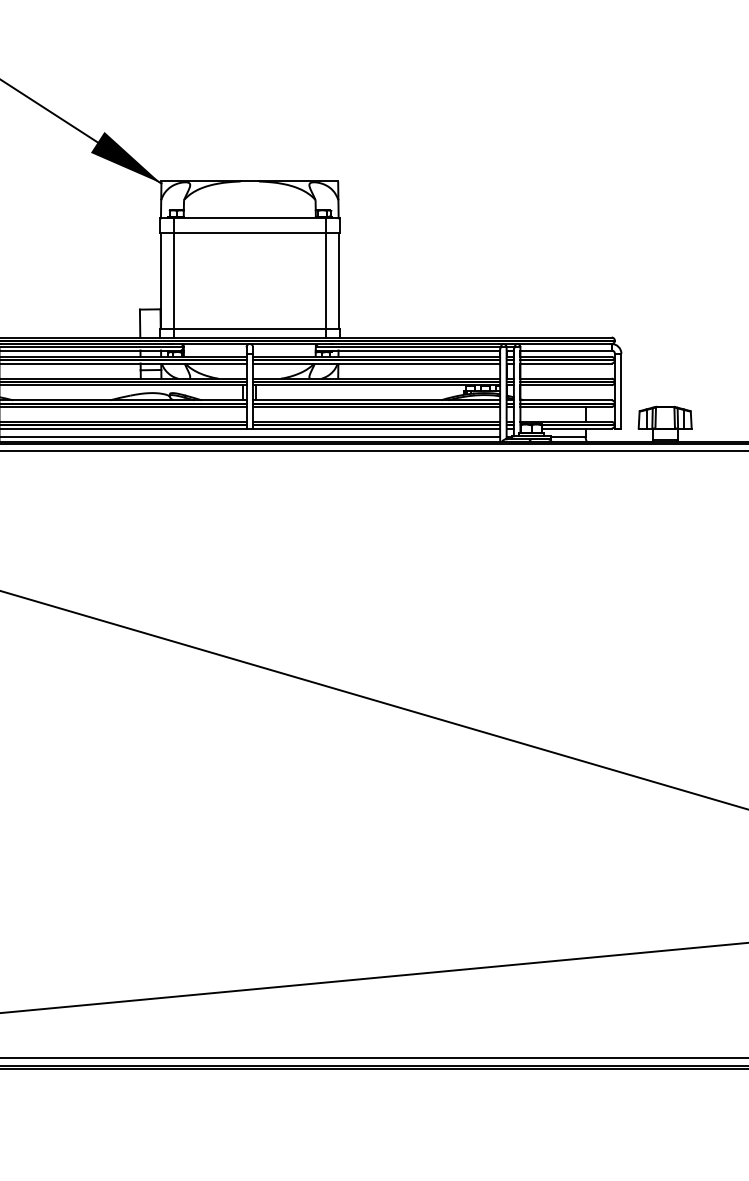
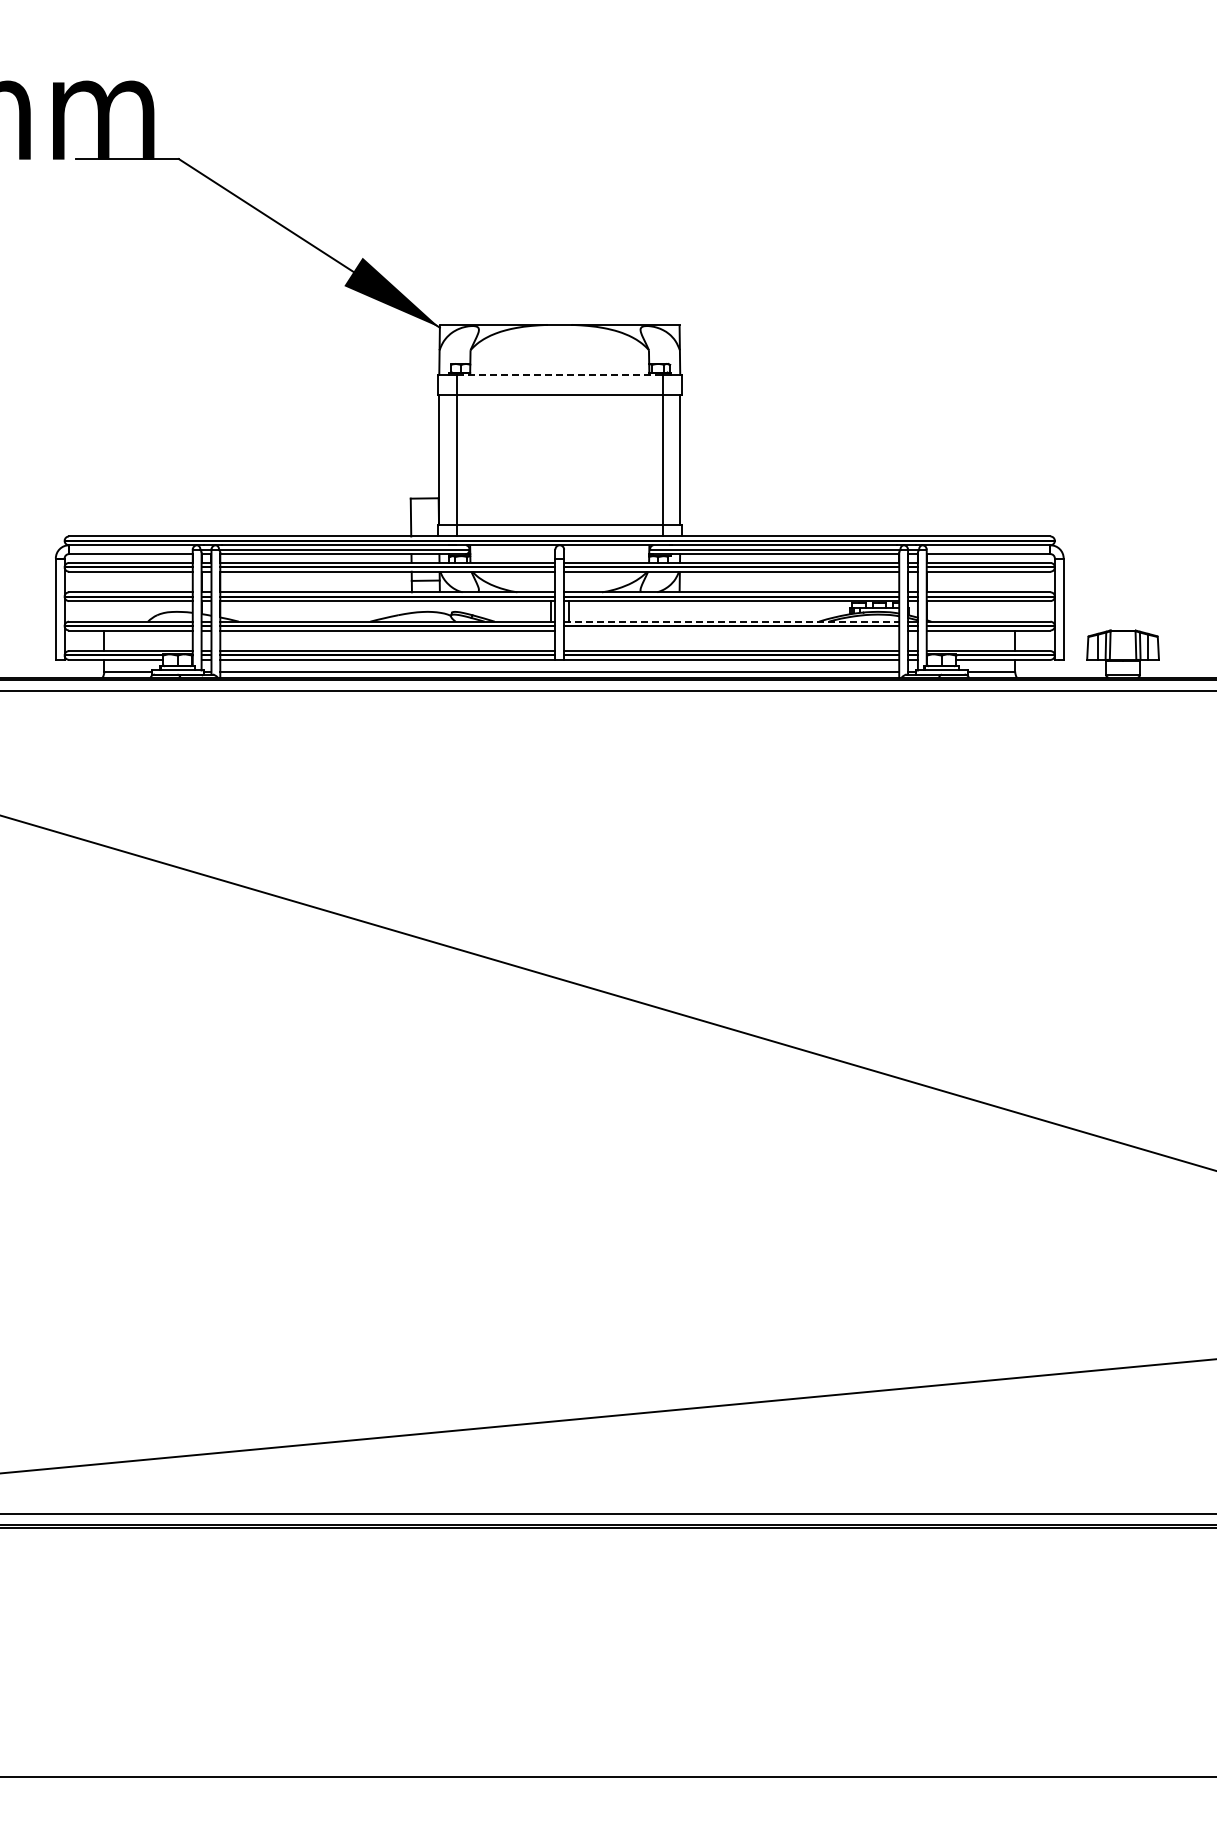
line: (249, 218) -> (559, 374), solid -> dashed
line: (376, 400) -> (731, 621), solid -> dashed
line: (376, 406) -> (731, 630), removed

